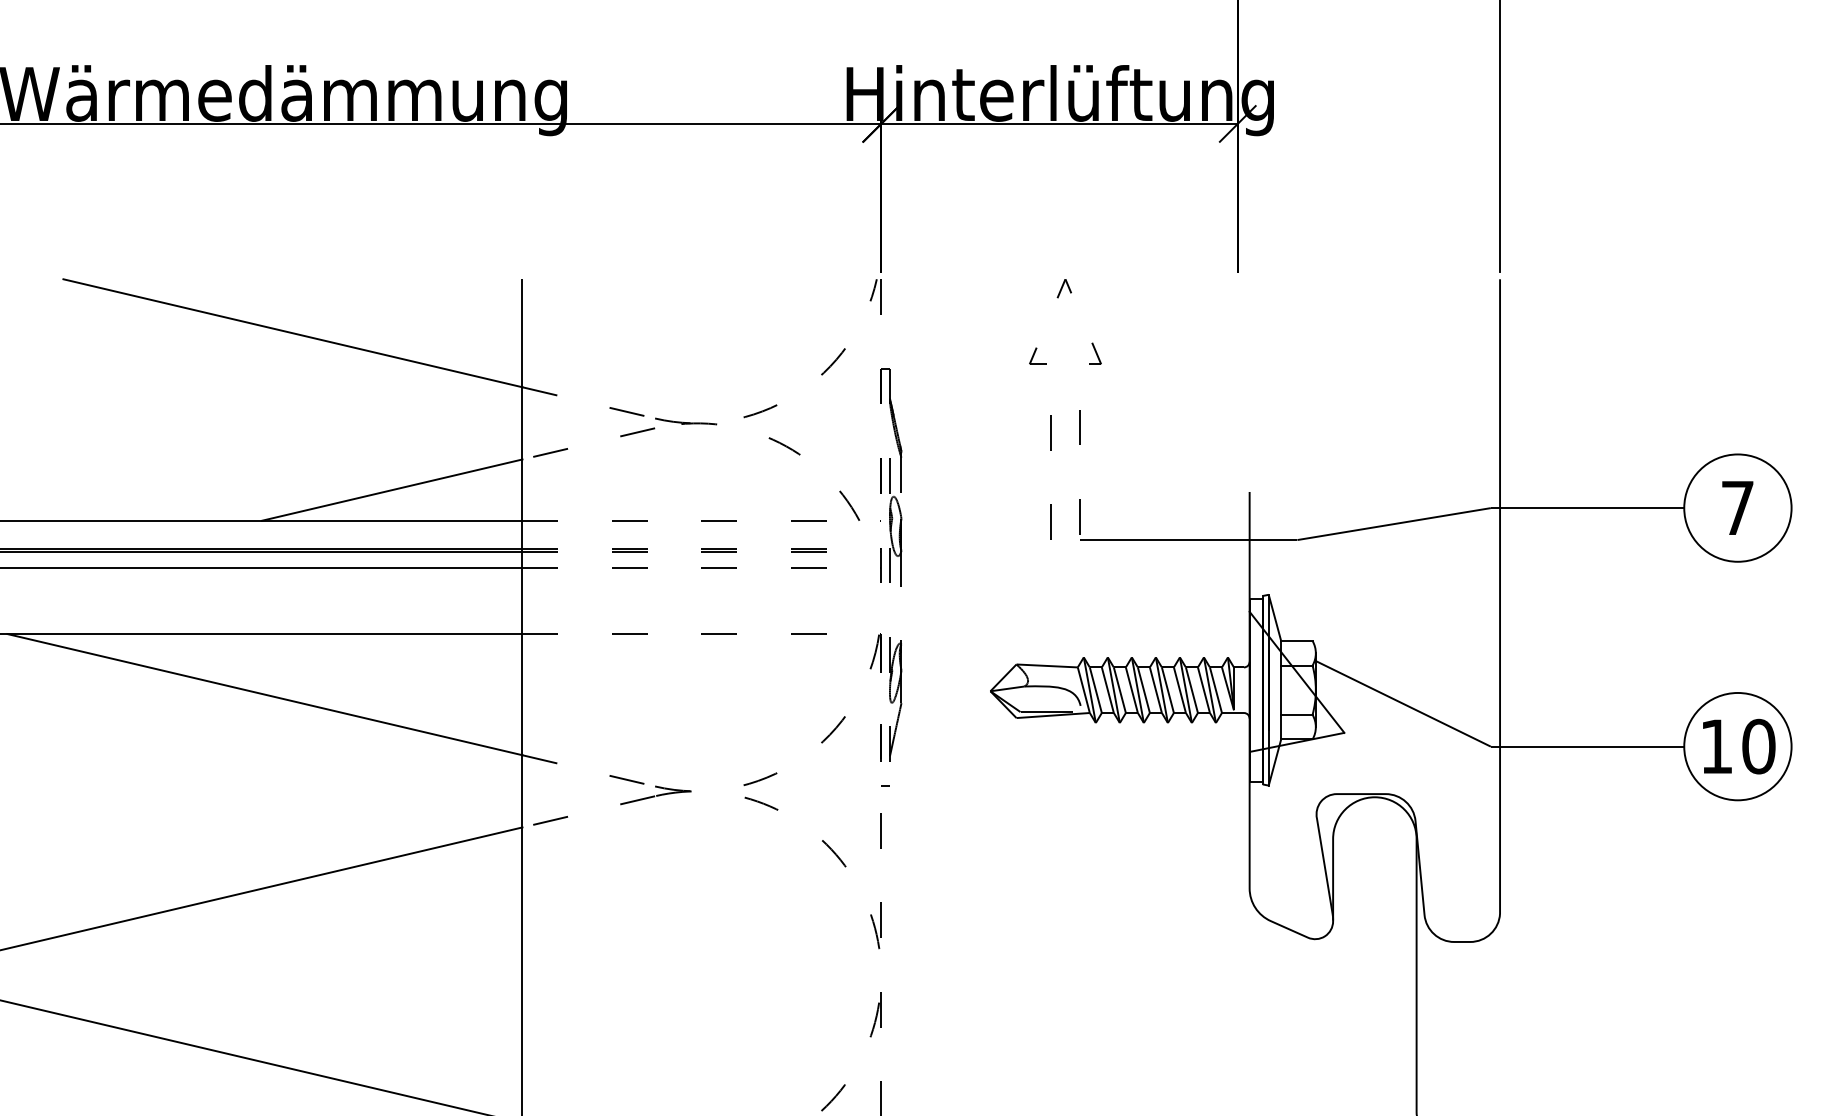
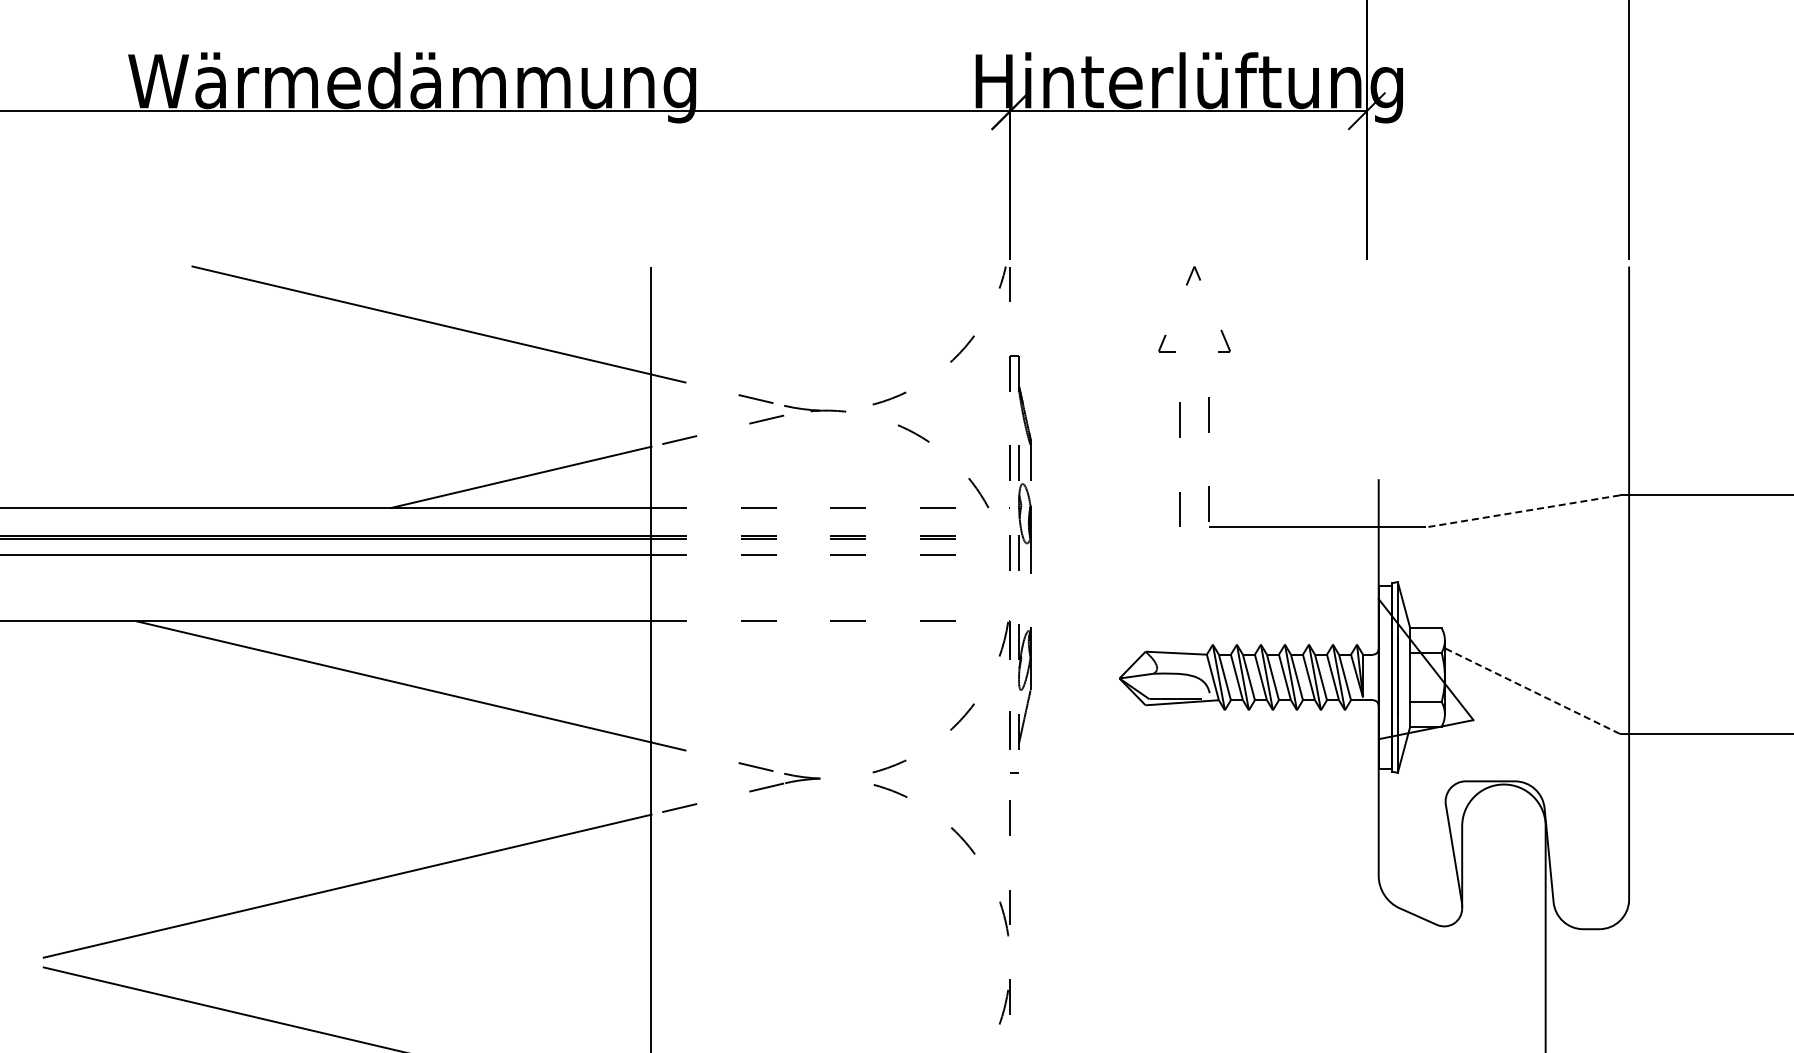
line: (1393, 524) -> (1522, 511), solid -> dashed
line: (1402, 703) -> (1531, 690), solid -> dashed

